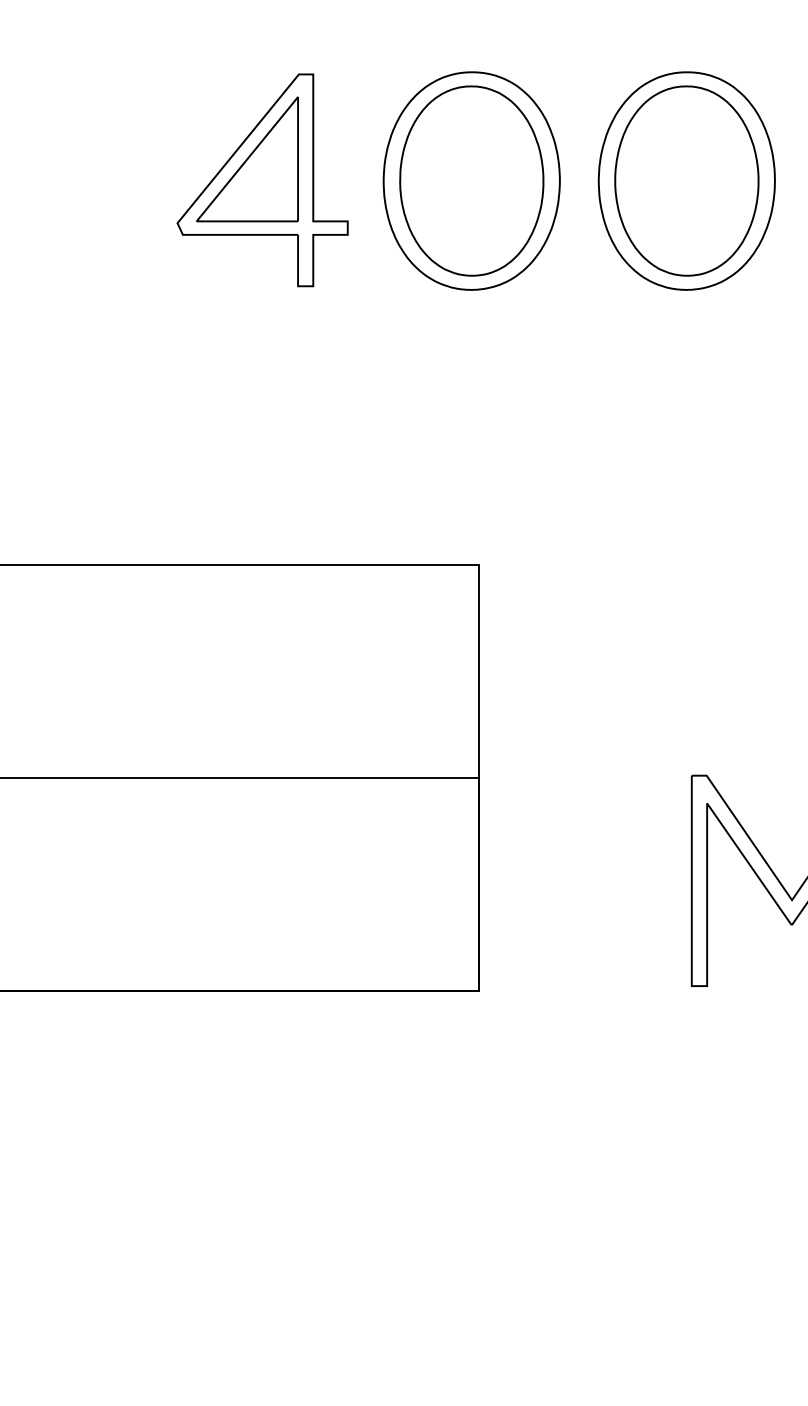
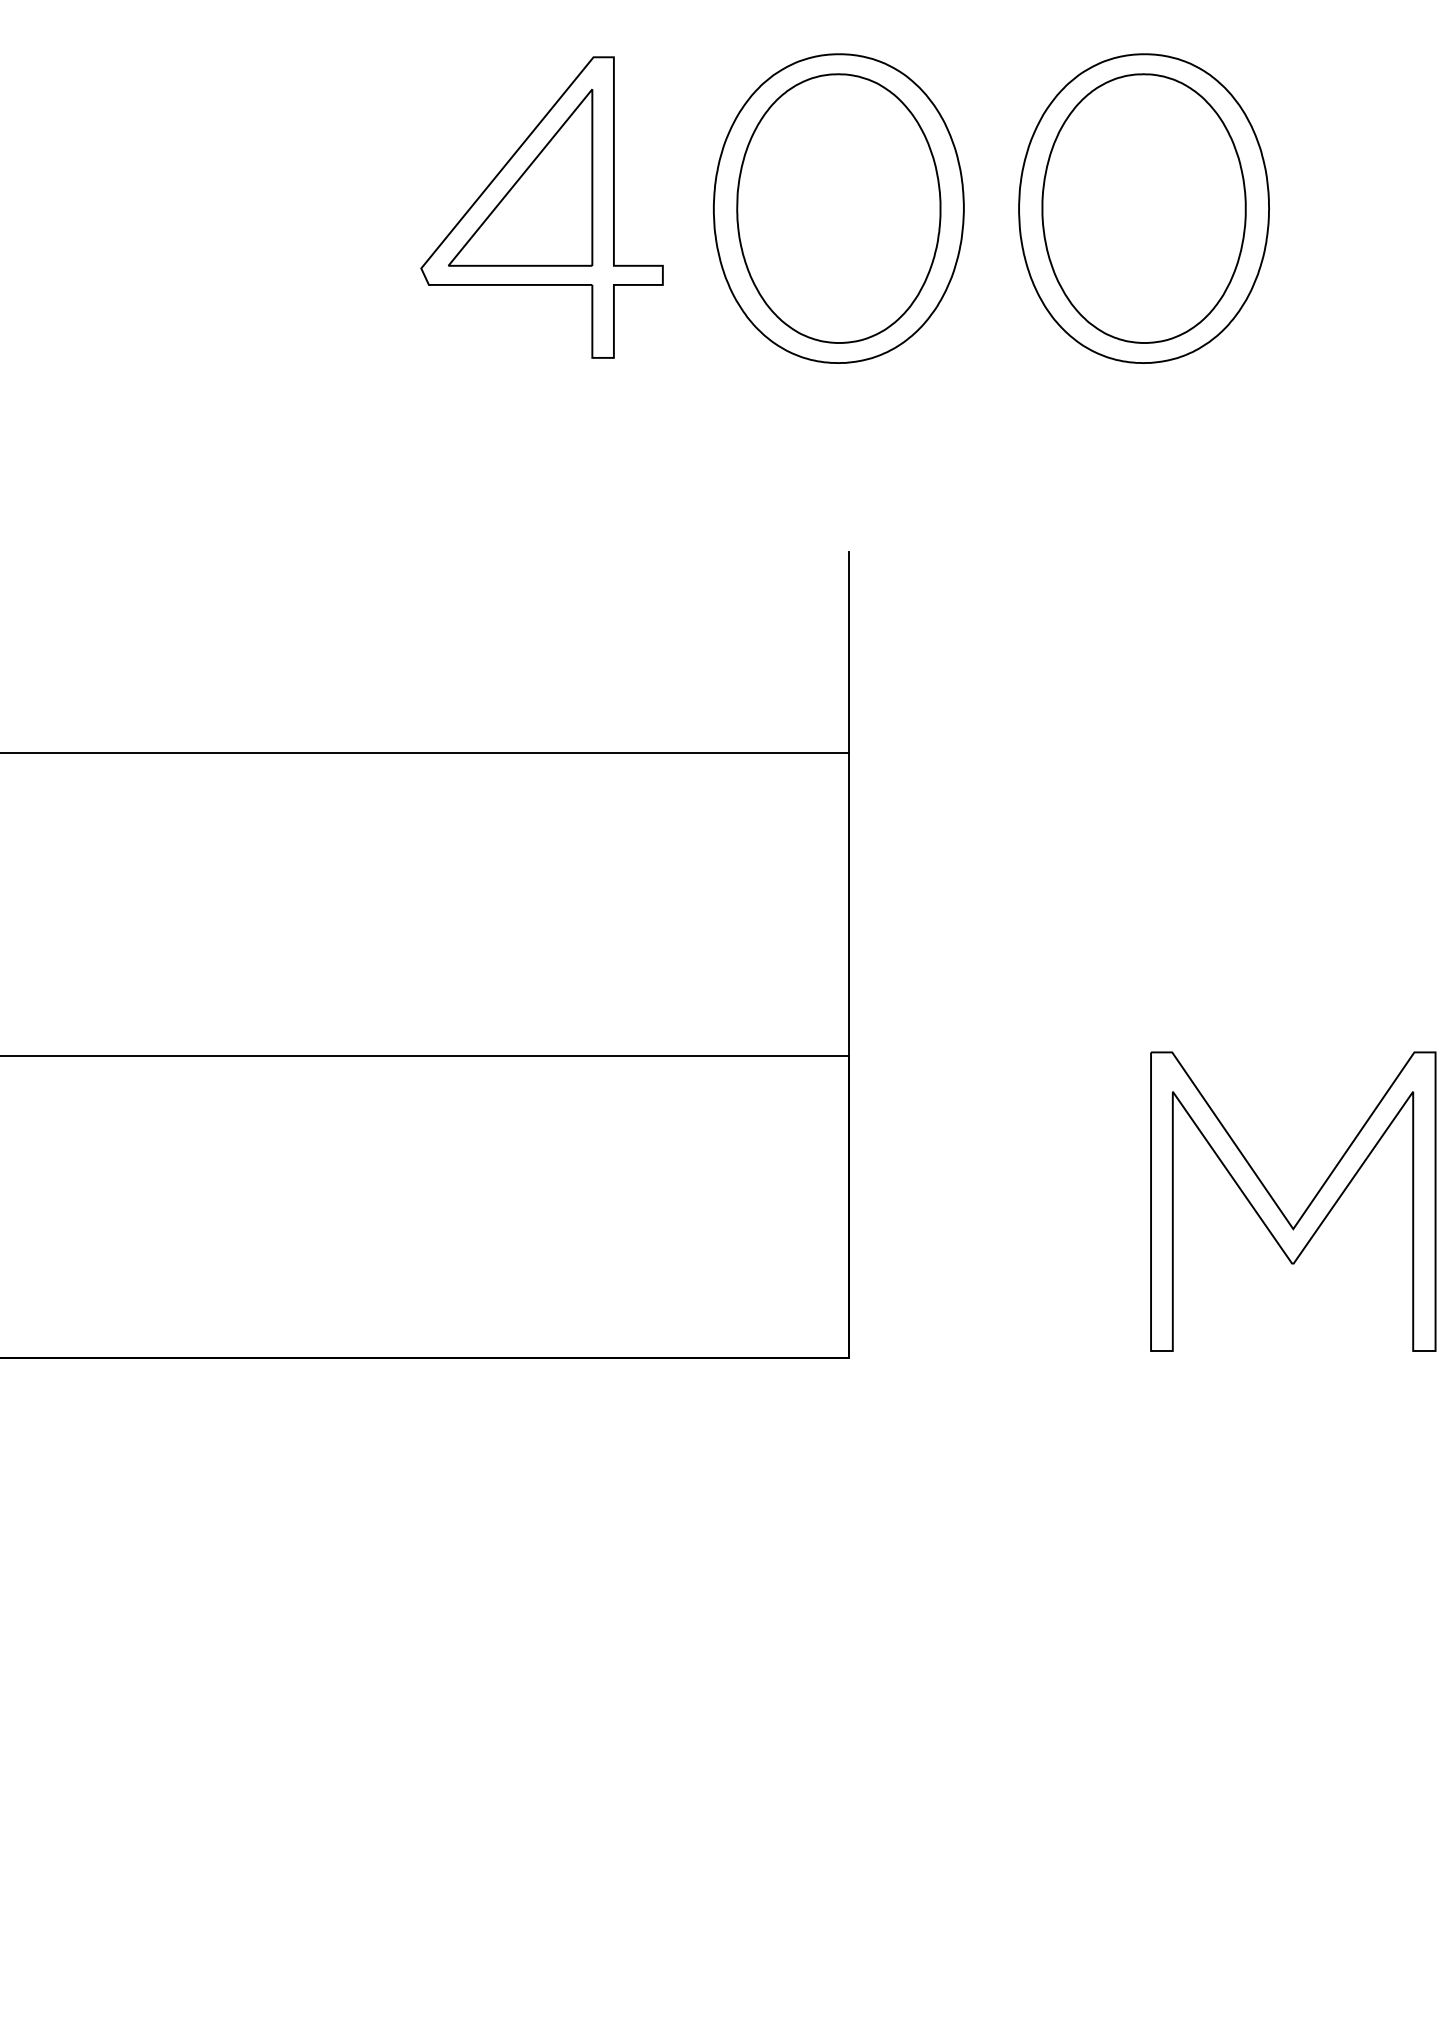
line: (478, 493) -> (848, 652), added

